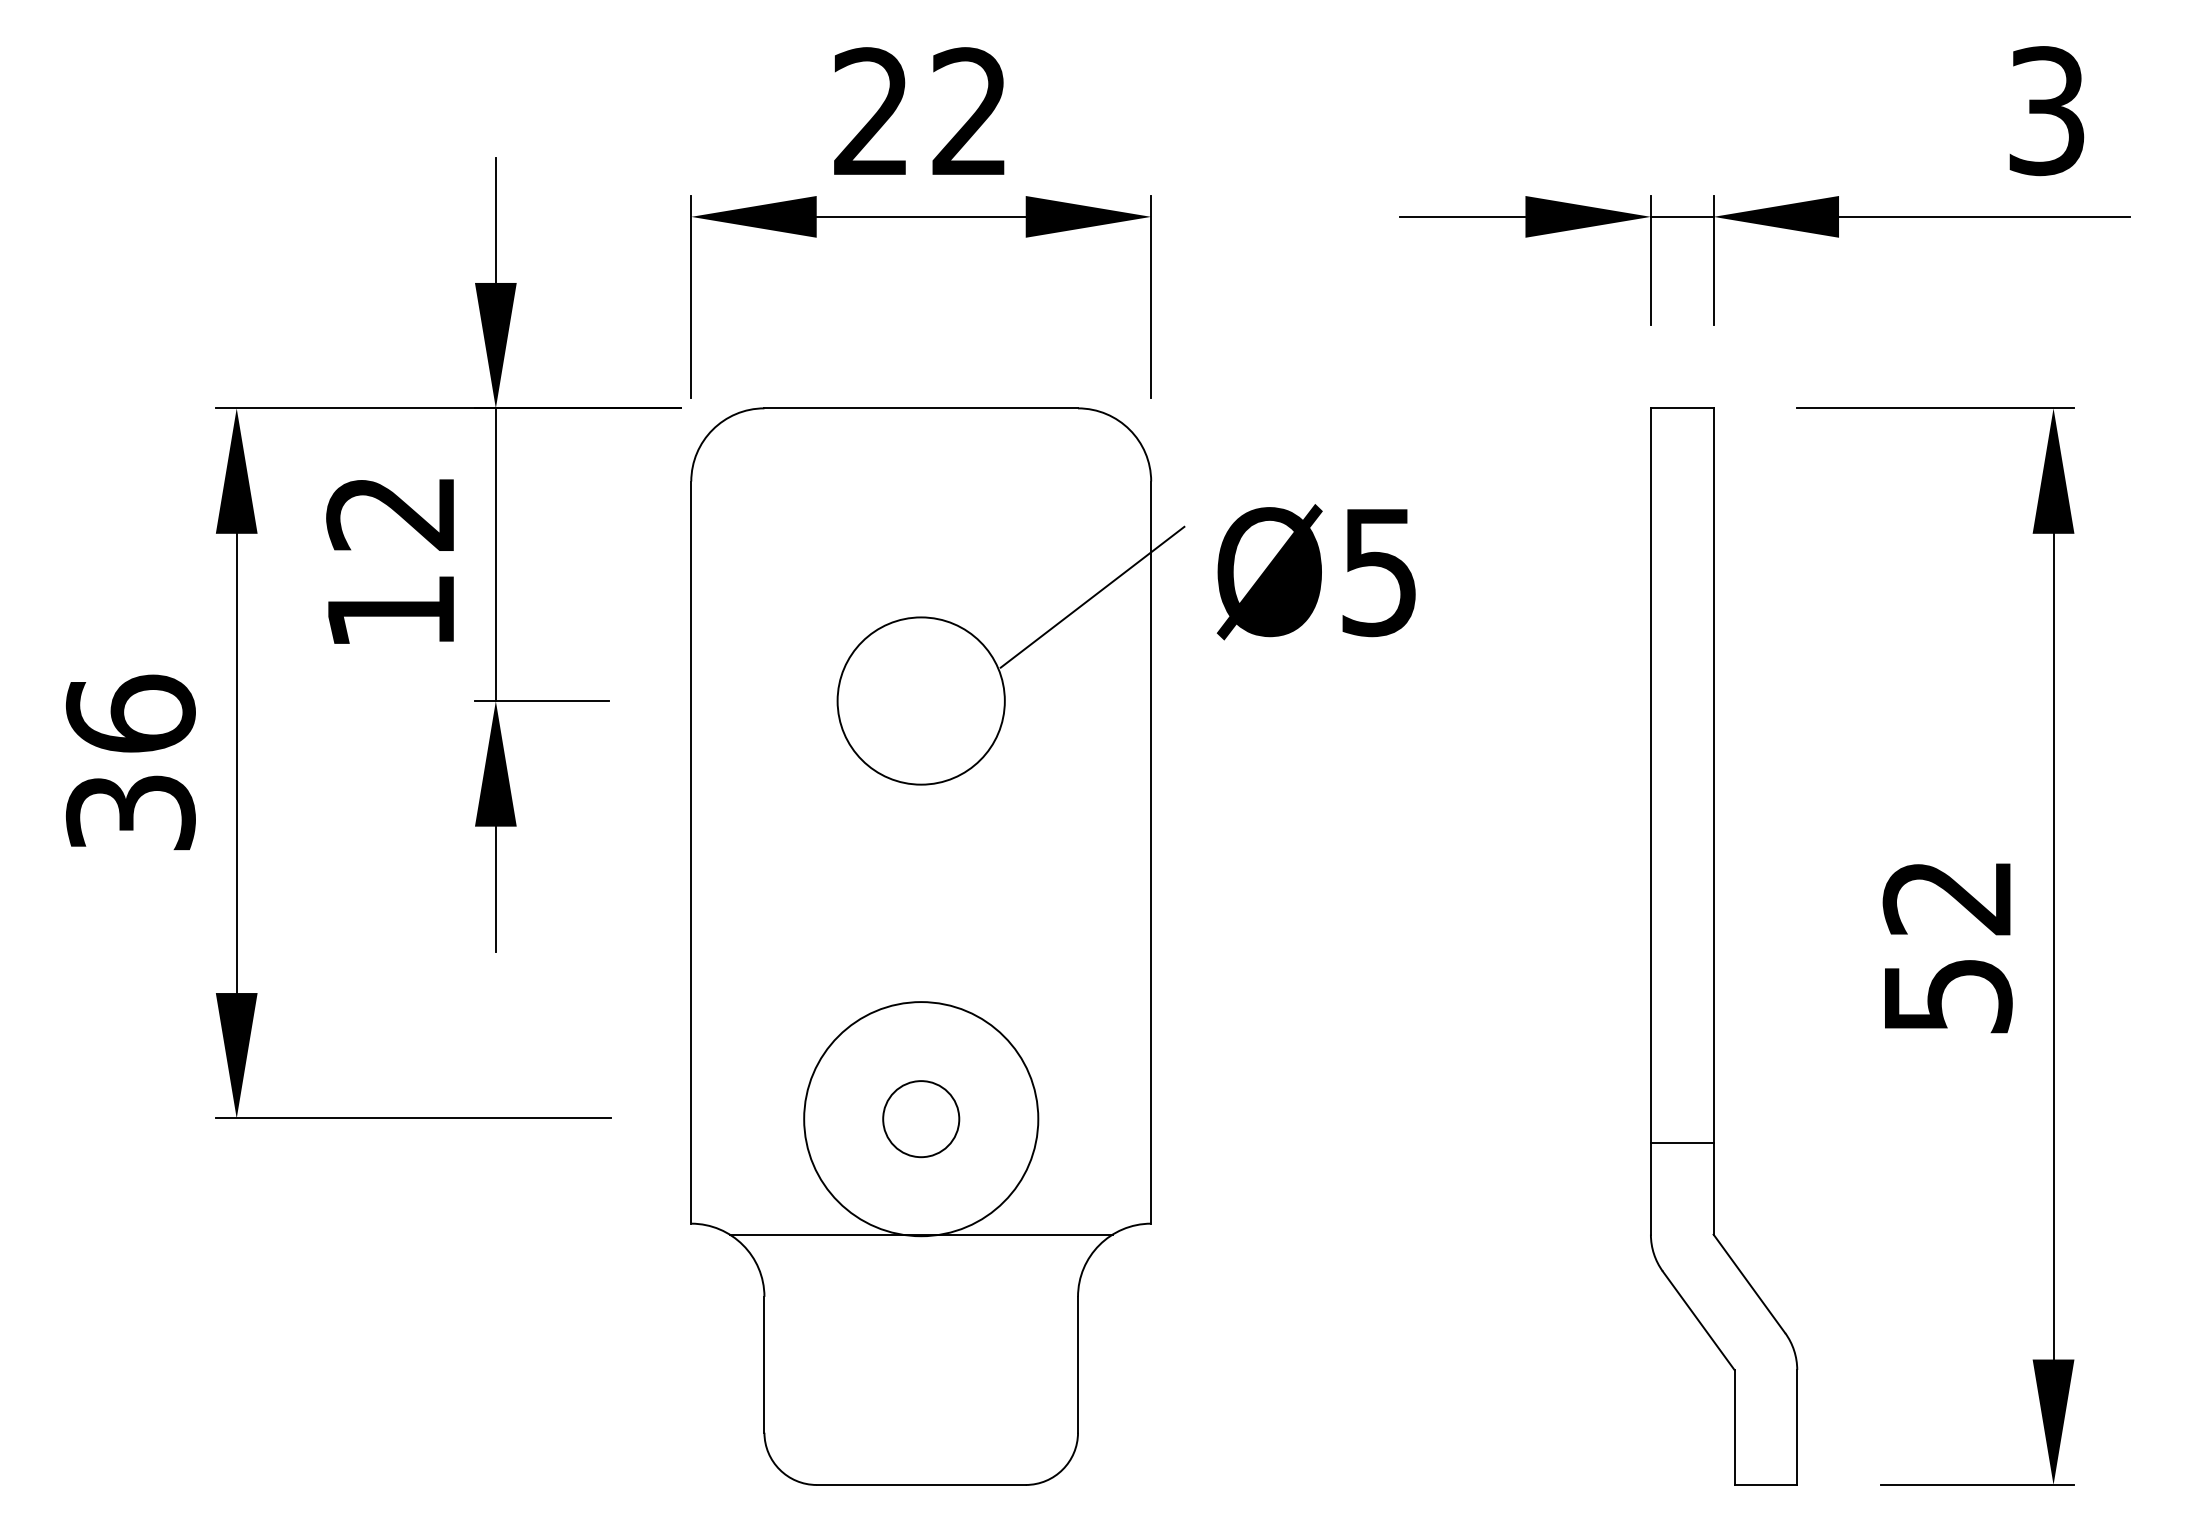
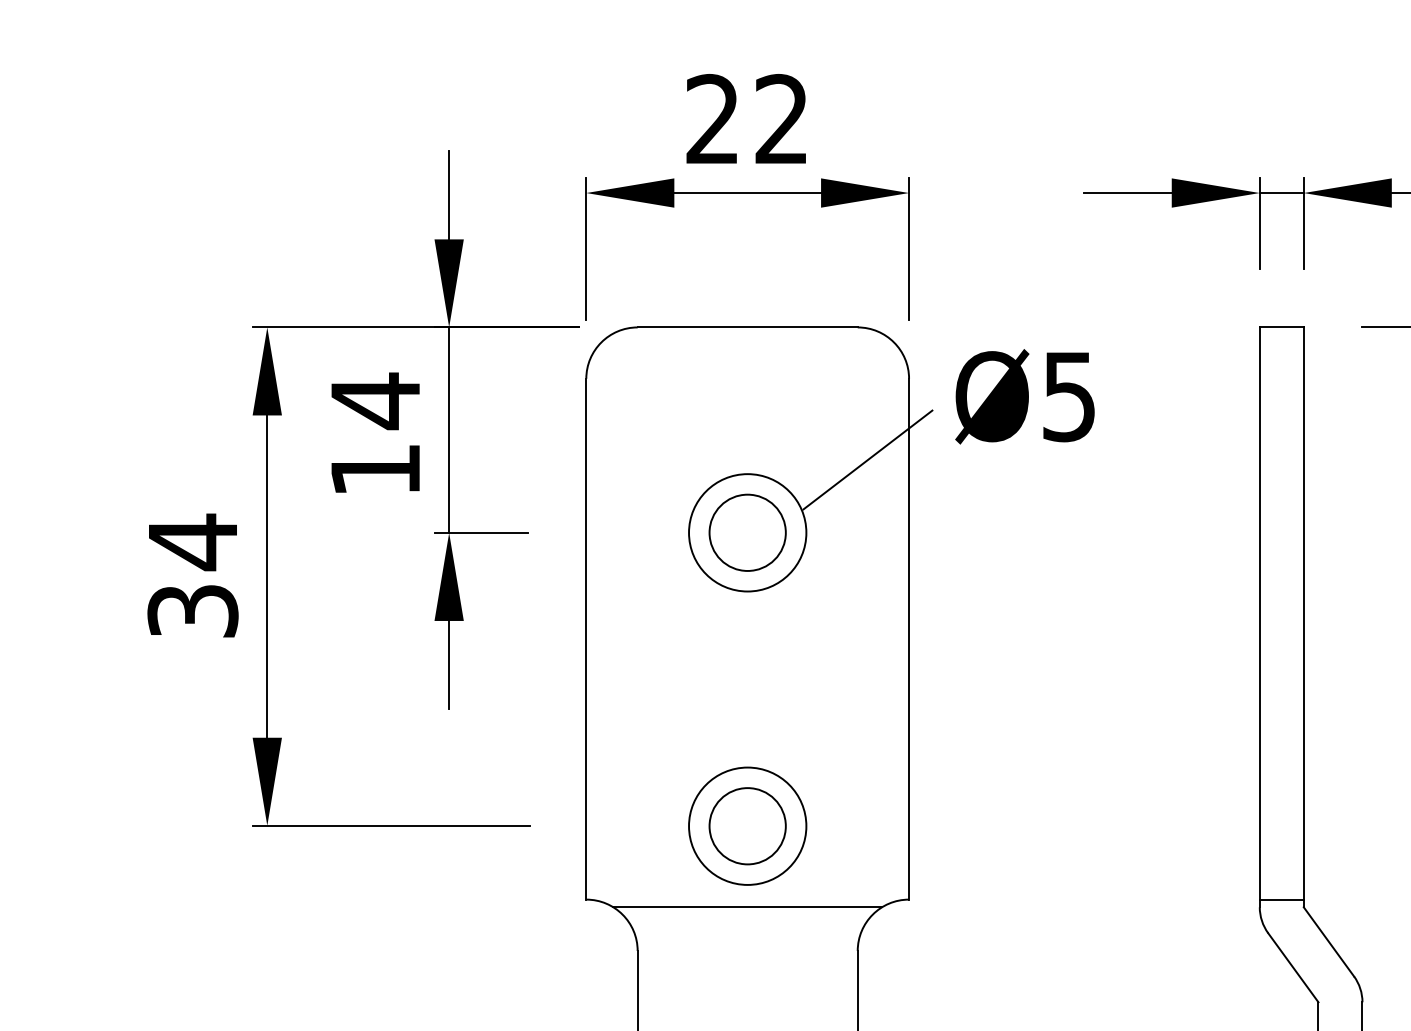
text: (389, 513) -> (374, 401), 12 -> 14
text: (1315, 572) -> (1024, 397), moved
circle: (921, 700) -> (747, 532), added
text: (130, 714) -> (192, 542), 36 -> 34
circle: (920, 1118) -> (747, 825), size x0.71
circle: (920, 1118) -> (747, 825), size x1.43
line: (1681, 1142) -> (1281, 899), moved

